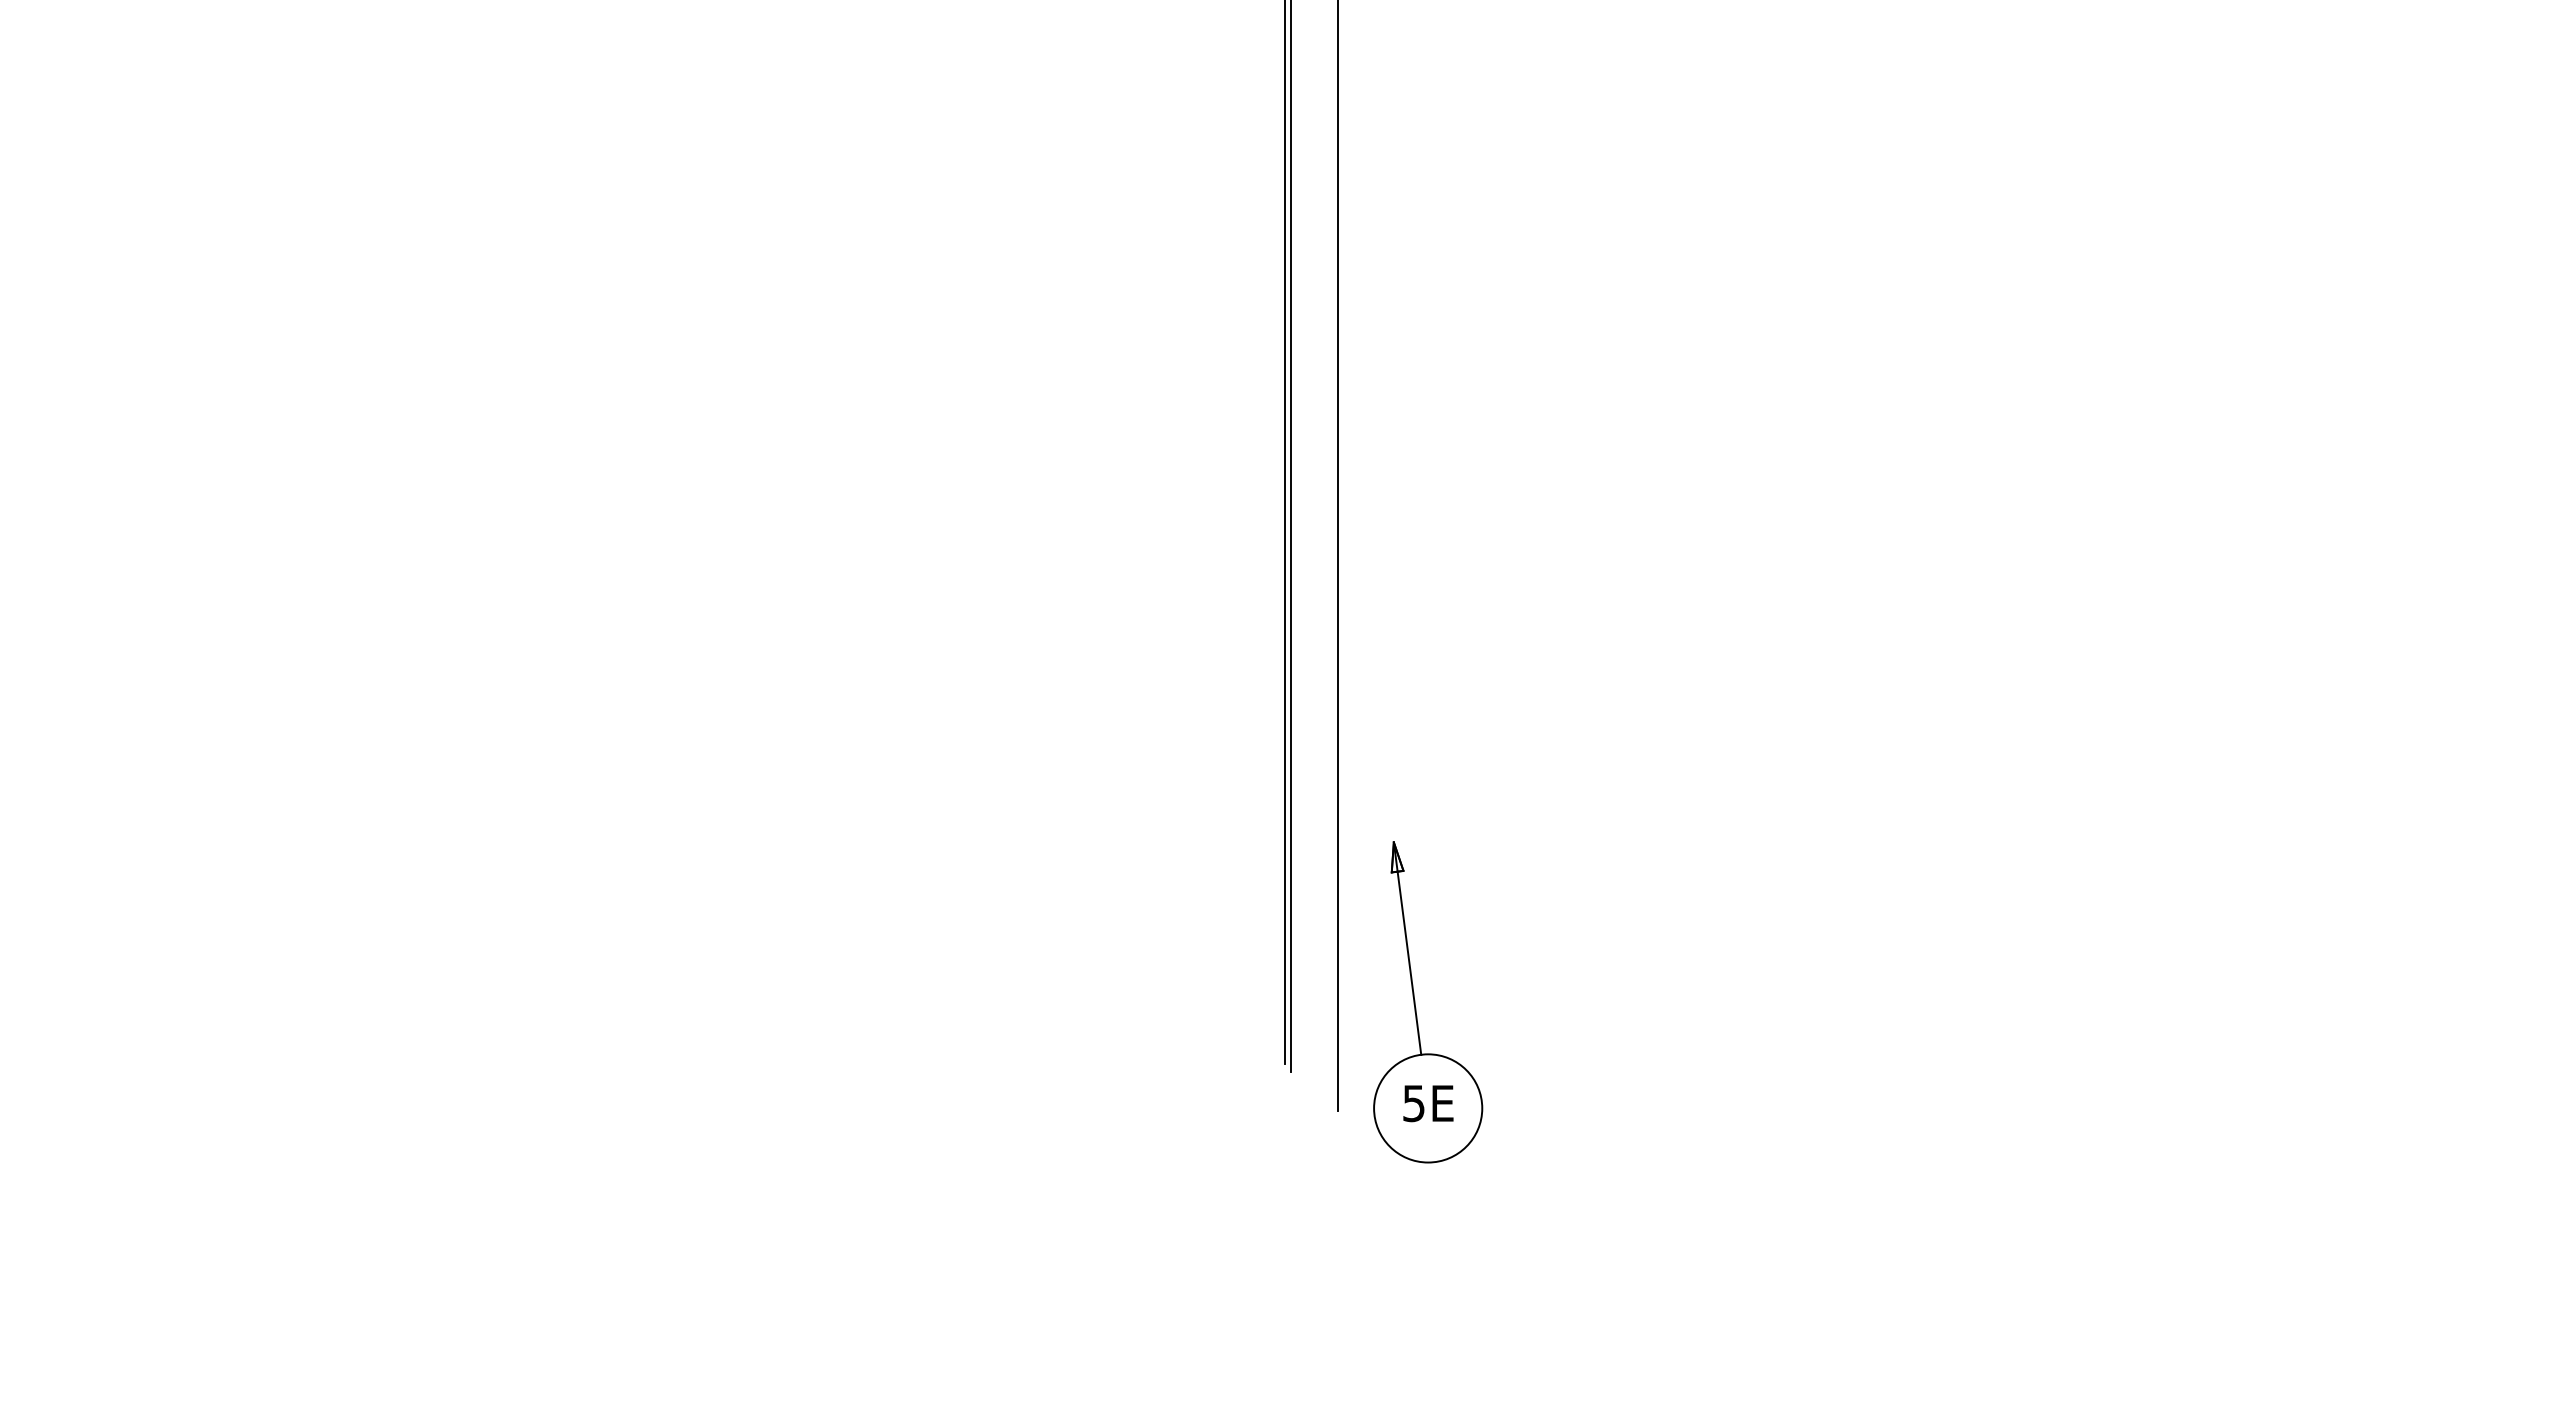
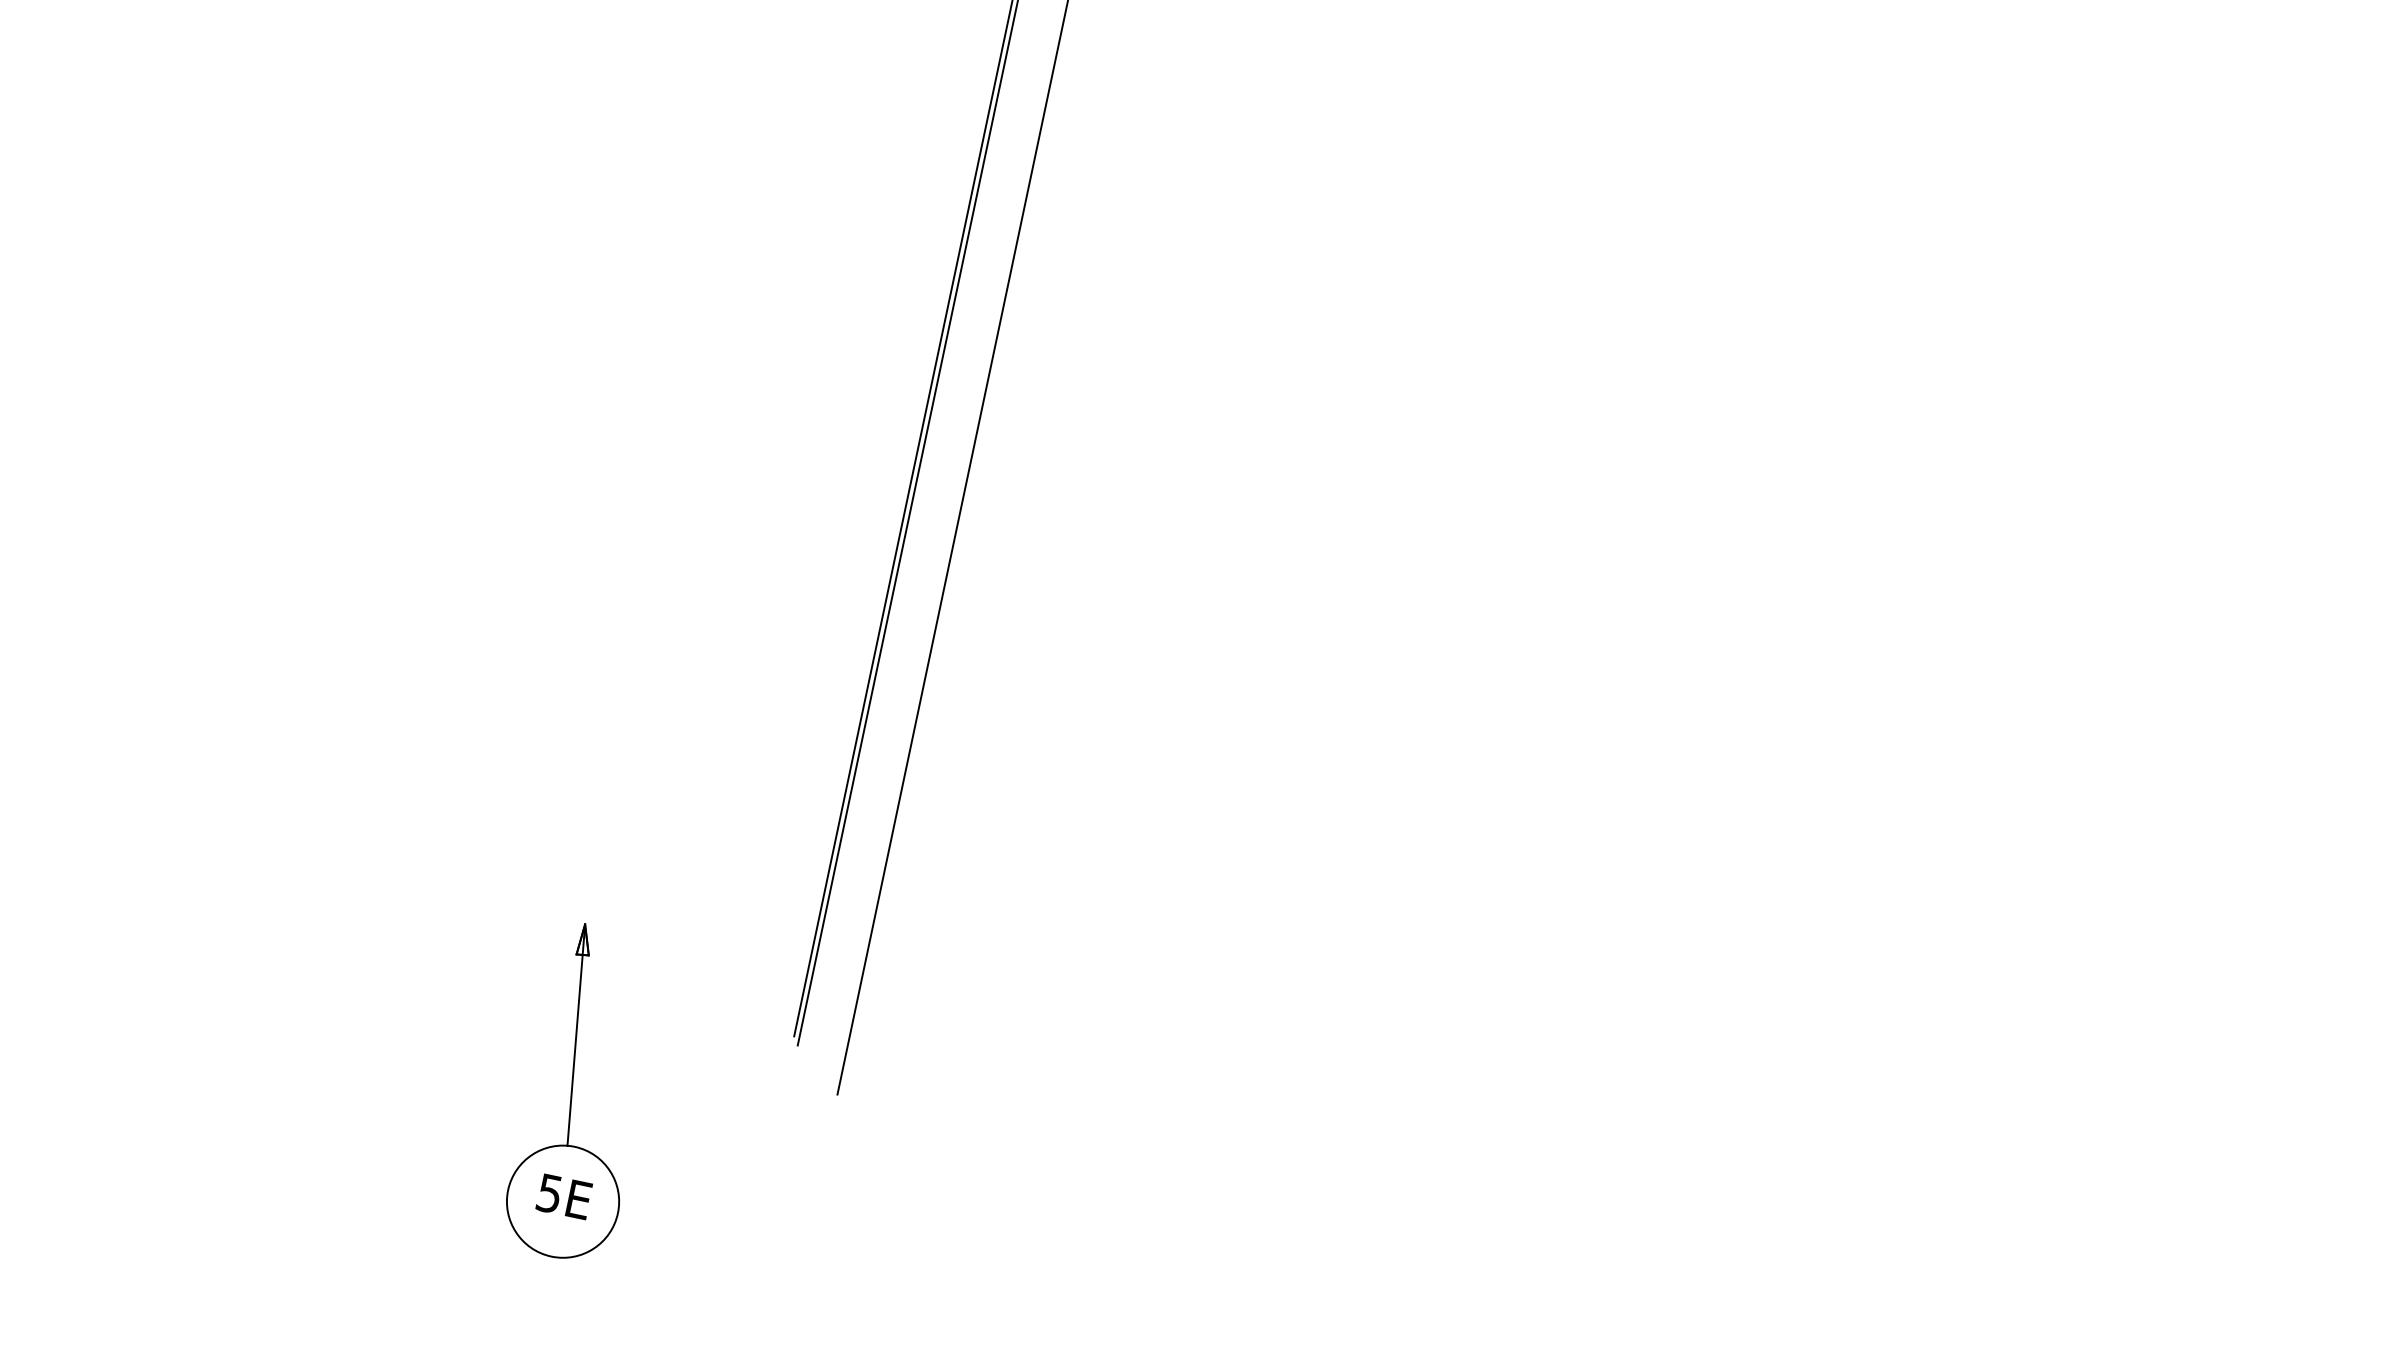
part: (1415, 1002) -> (572, 1091), moved

